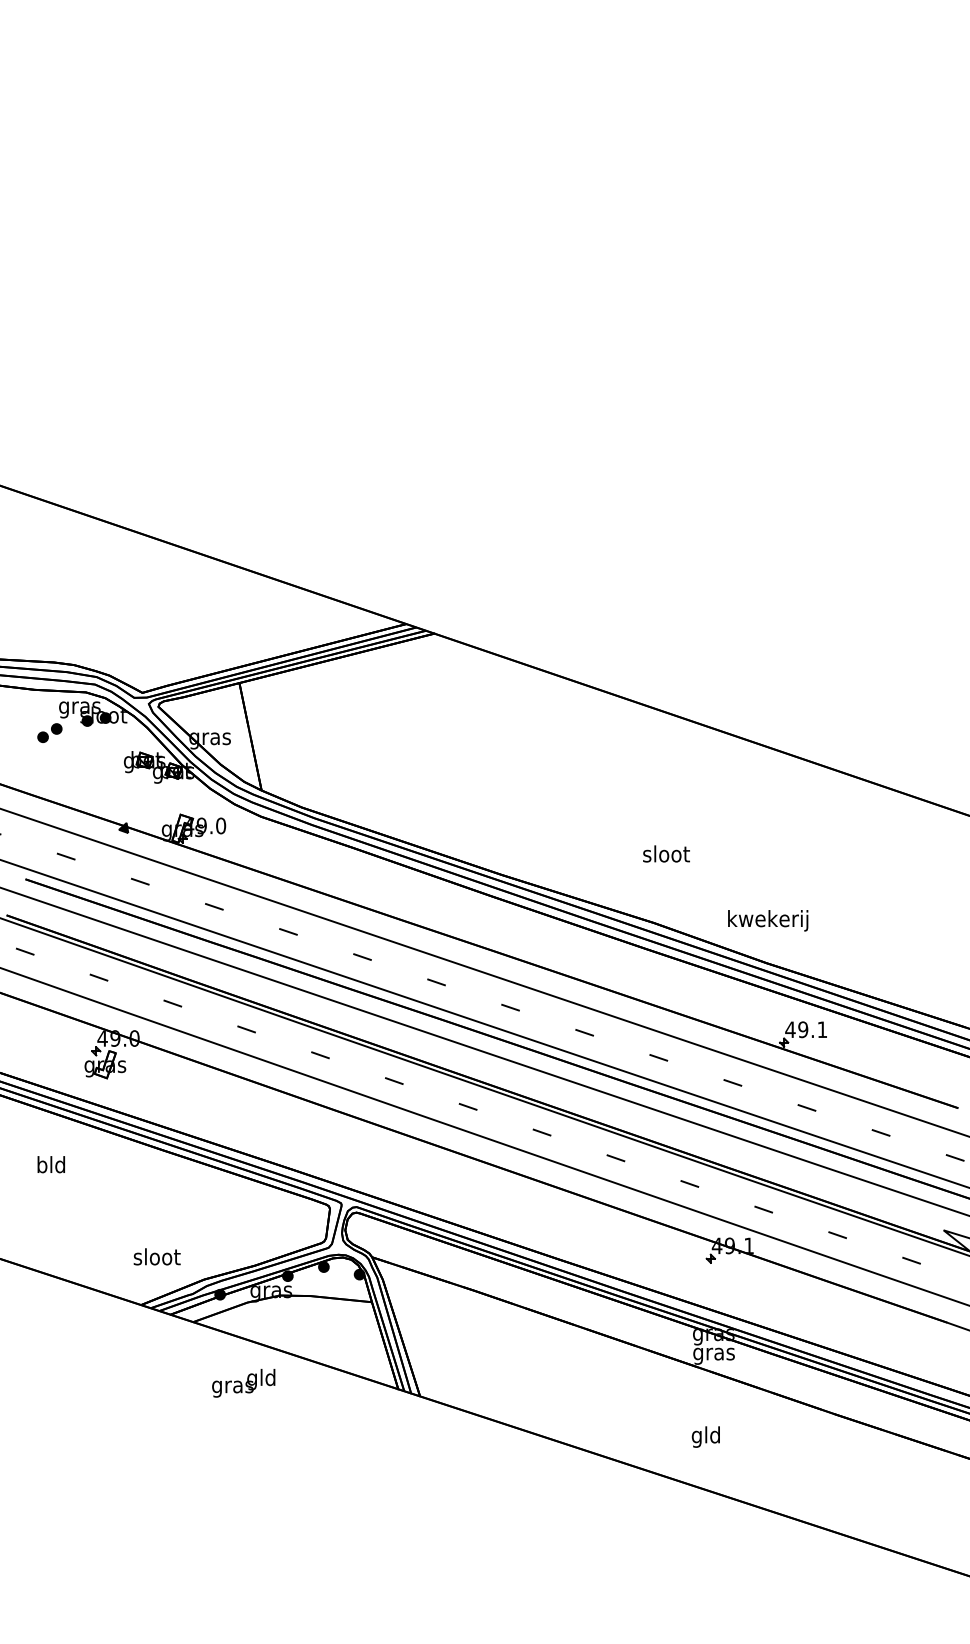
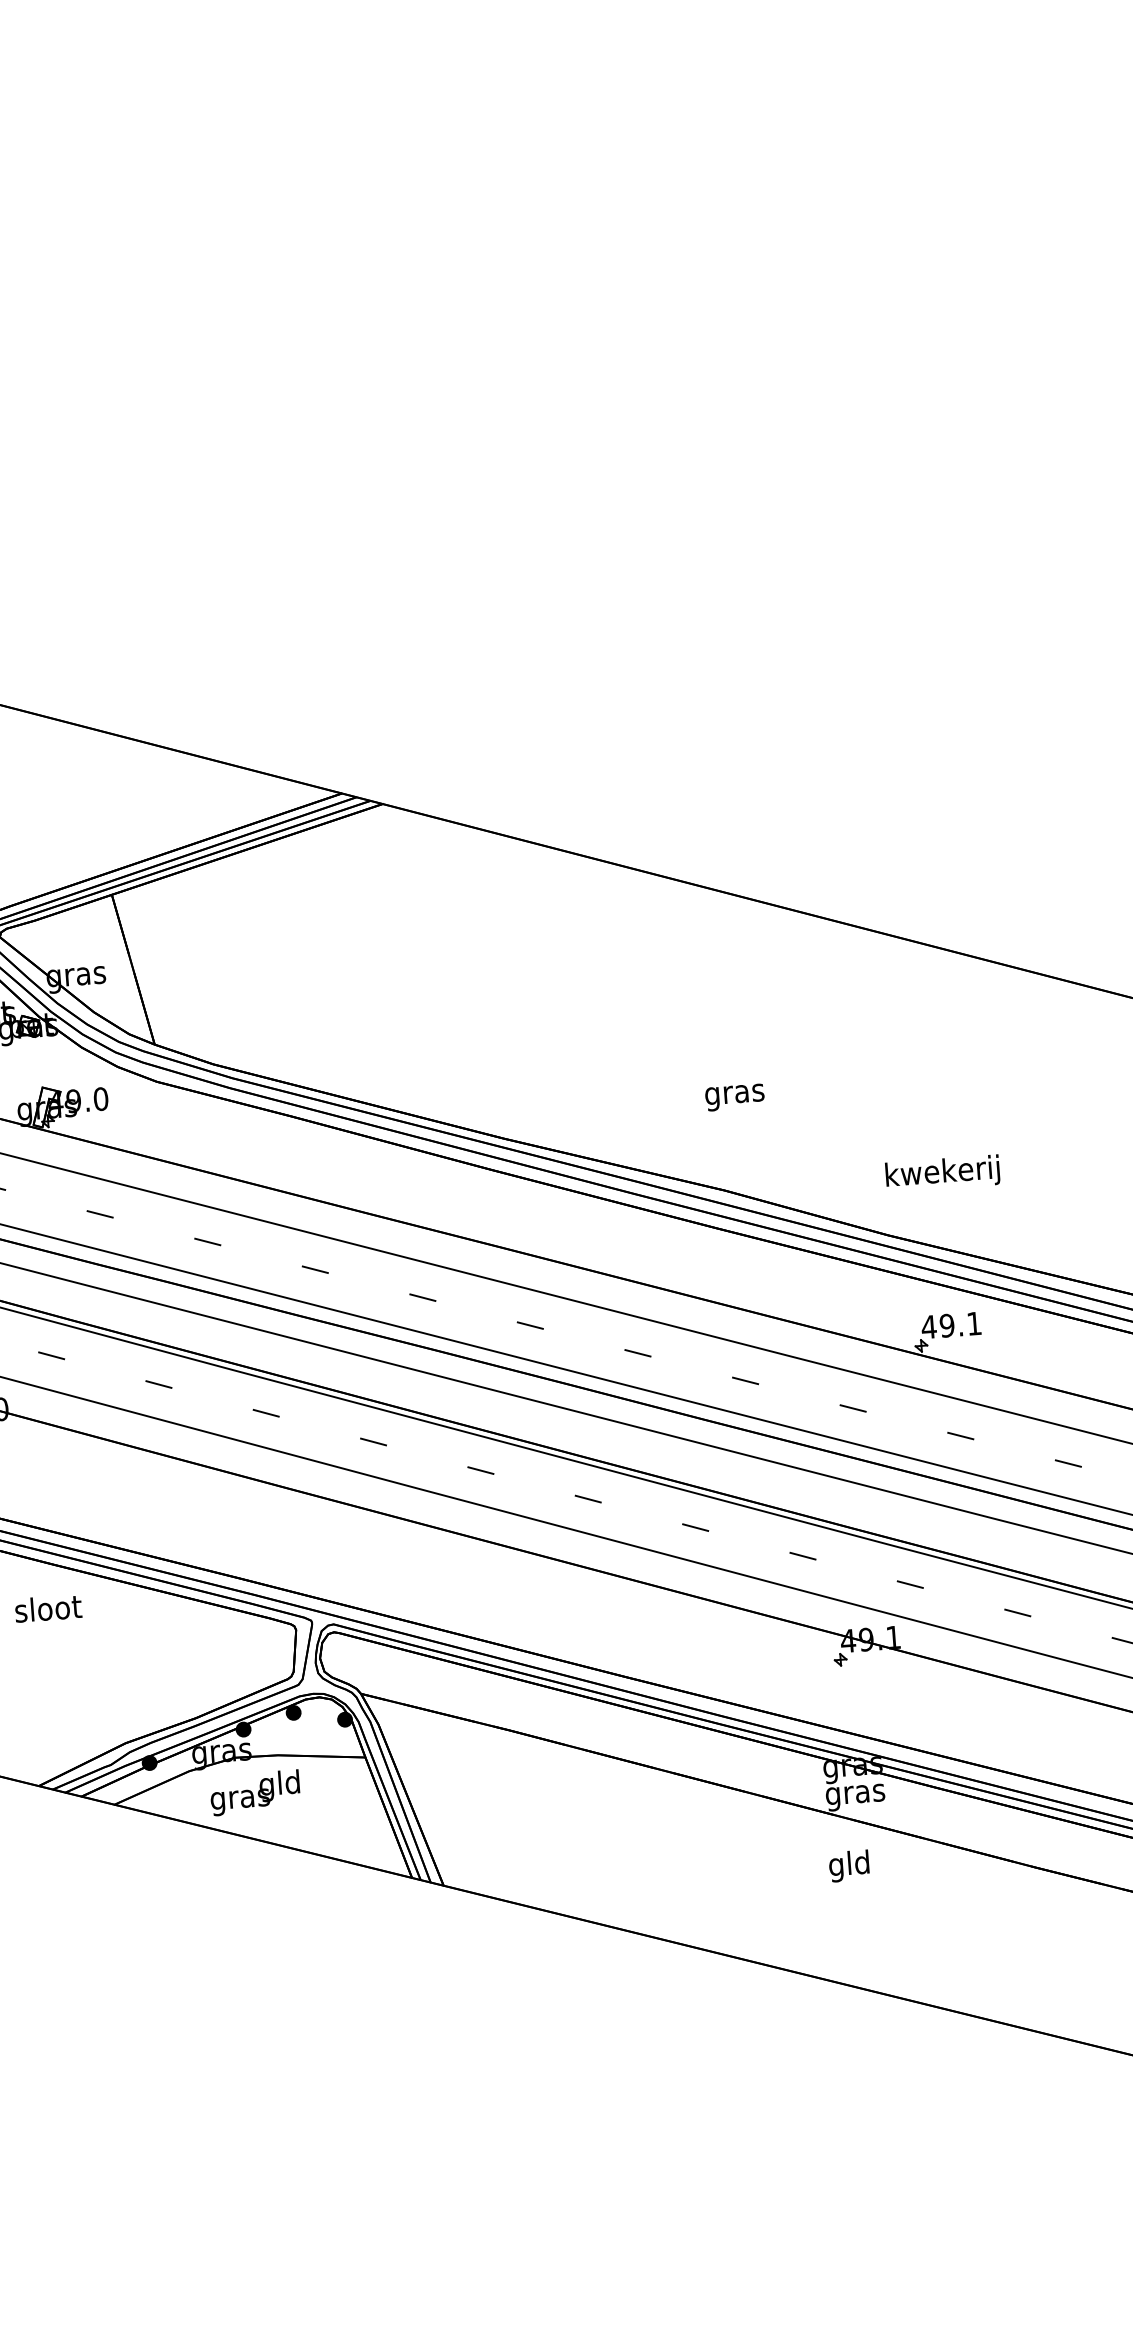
text: (666, 855) -> (734, 1093), sloot -> gras
text: (768, 920) -> (943, 1173), moved
text: (156, 1256) -> (47, 1608), moved
text: (243, 1383) -> (254, 1793), moved
text: (705, 1436) -> (848, 1865), moved

